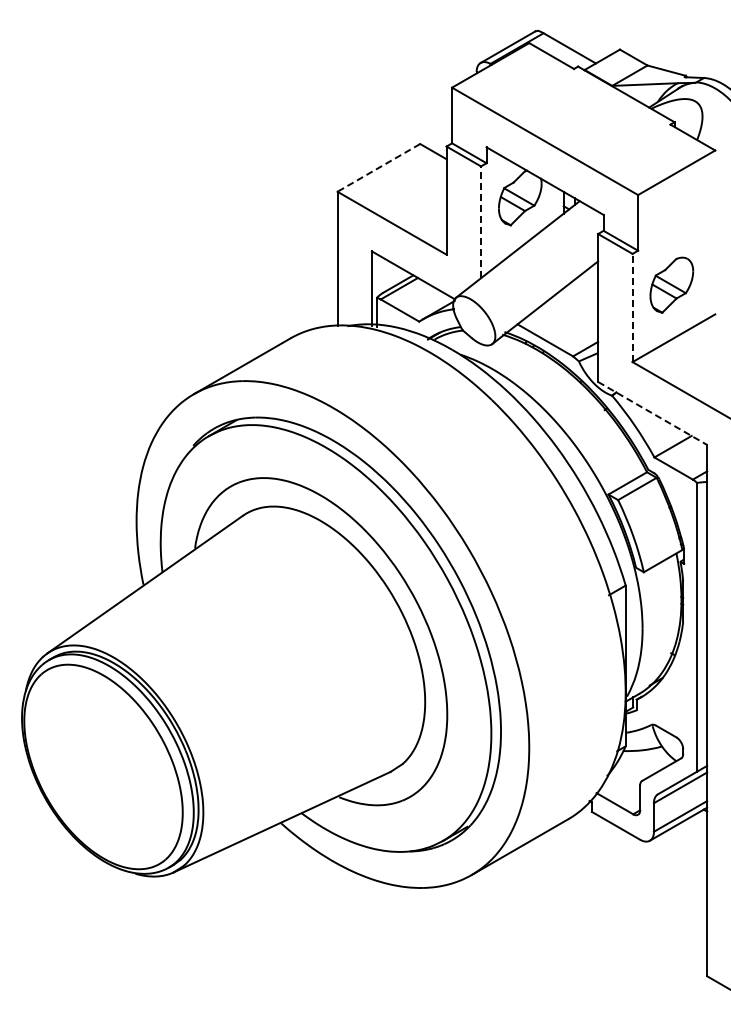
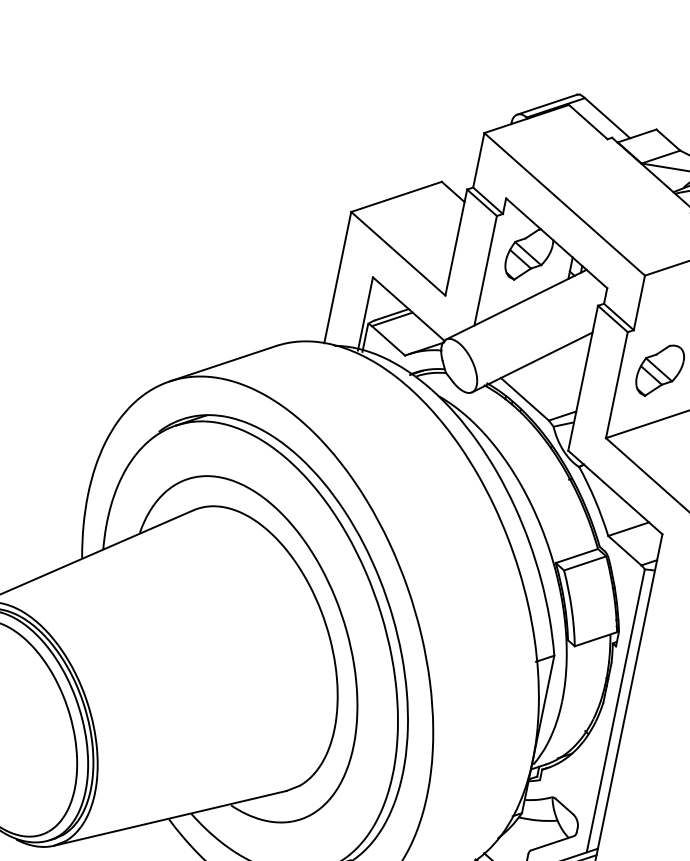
line: (378, 167) -> (396, 196), dashed -> solid
line: (481, 222) -> (486, 271), dashed -> solid
line: (632, 307) -> (616, 384), dashed -> solid
line: (652, 413) -> (615, 492), dashed -> solid

